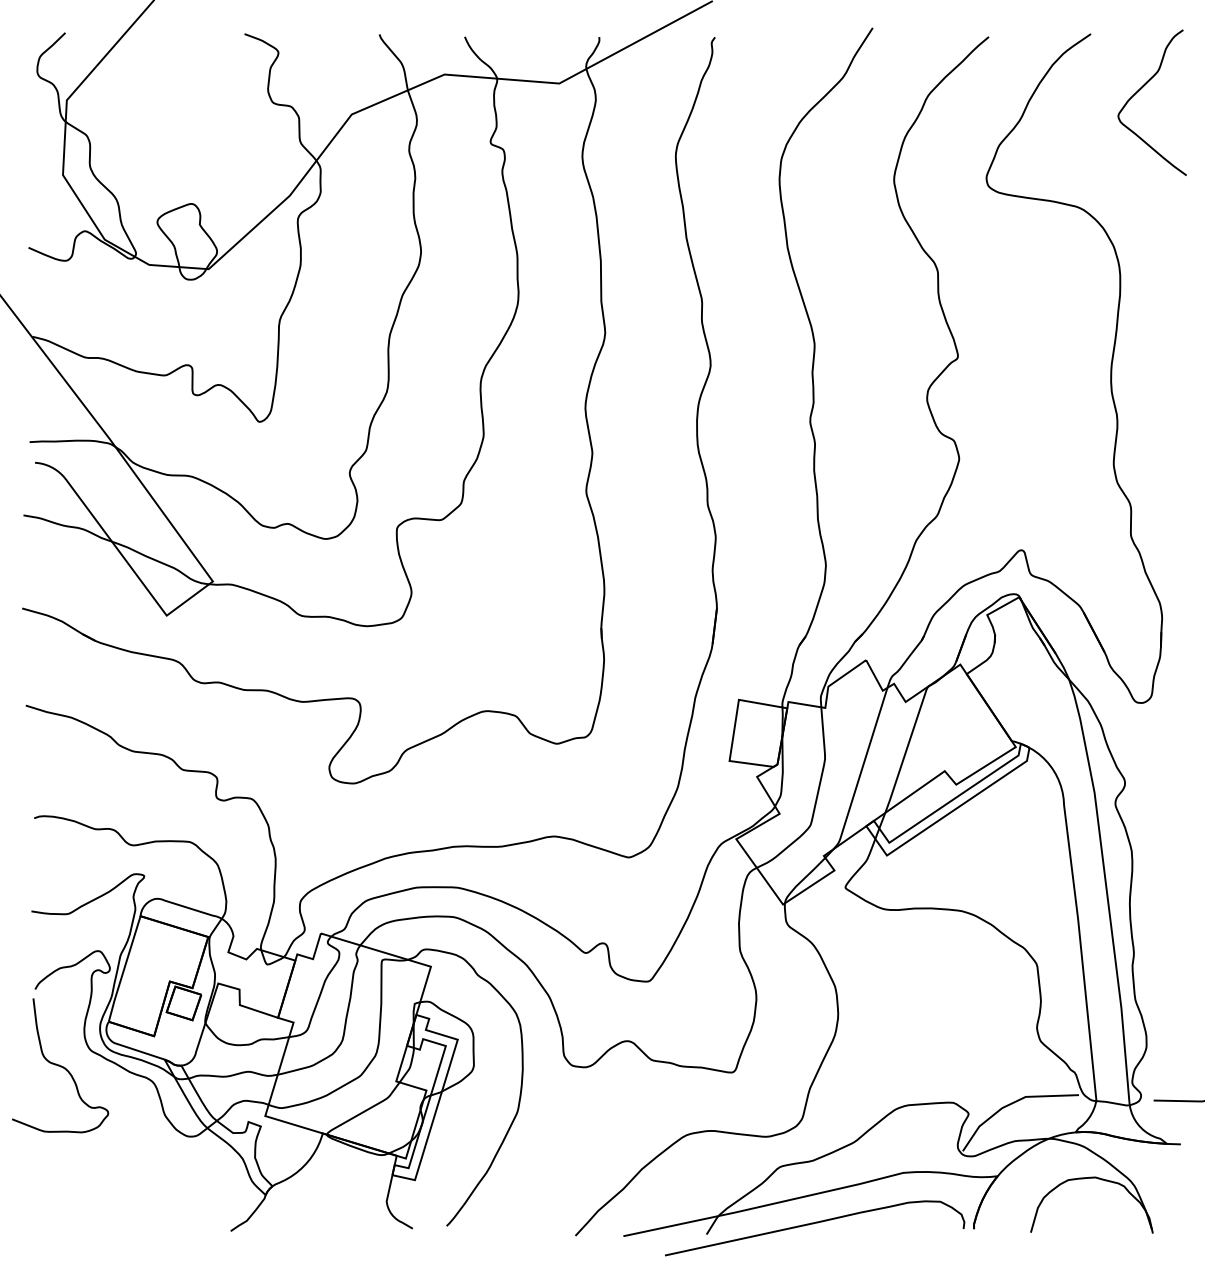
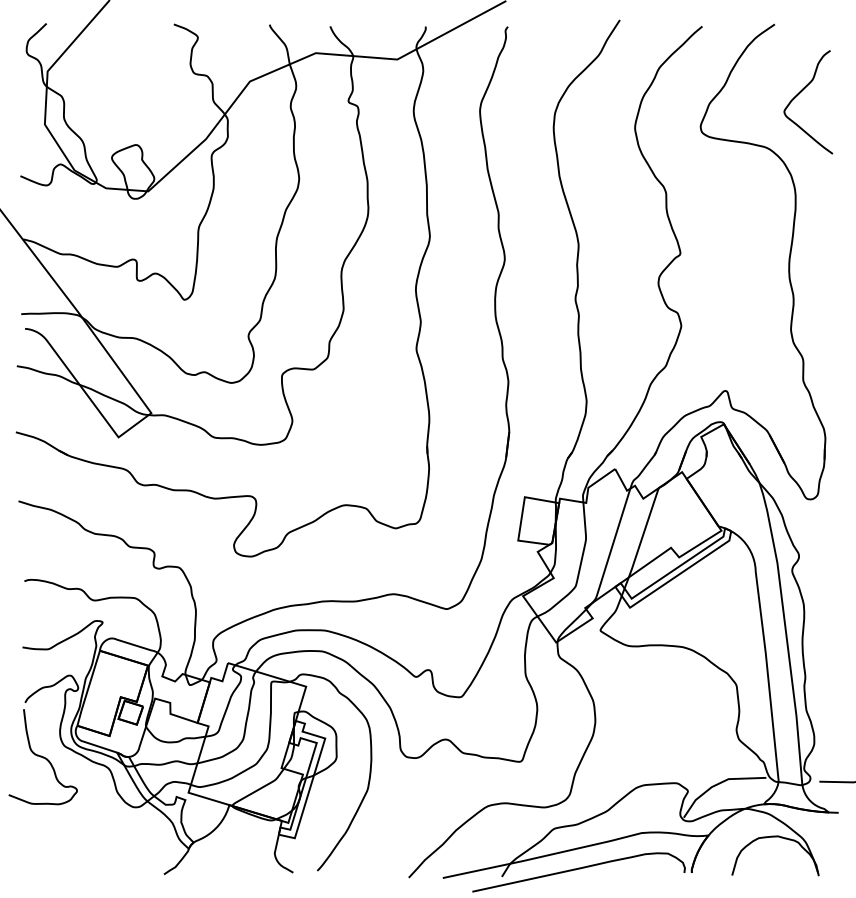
curve: (1140, 90) -> (800, 93), moved

